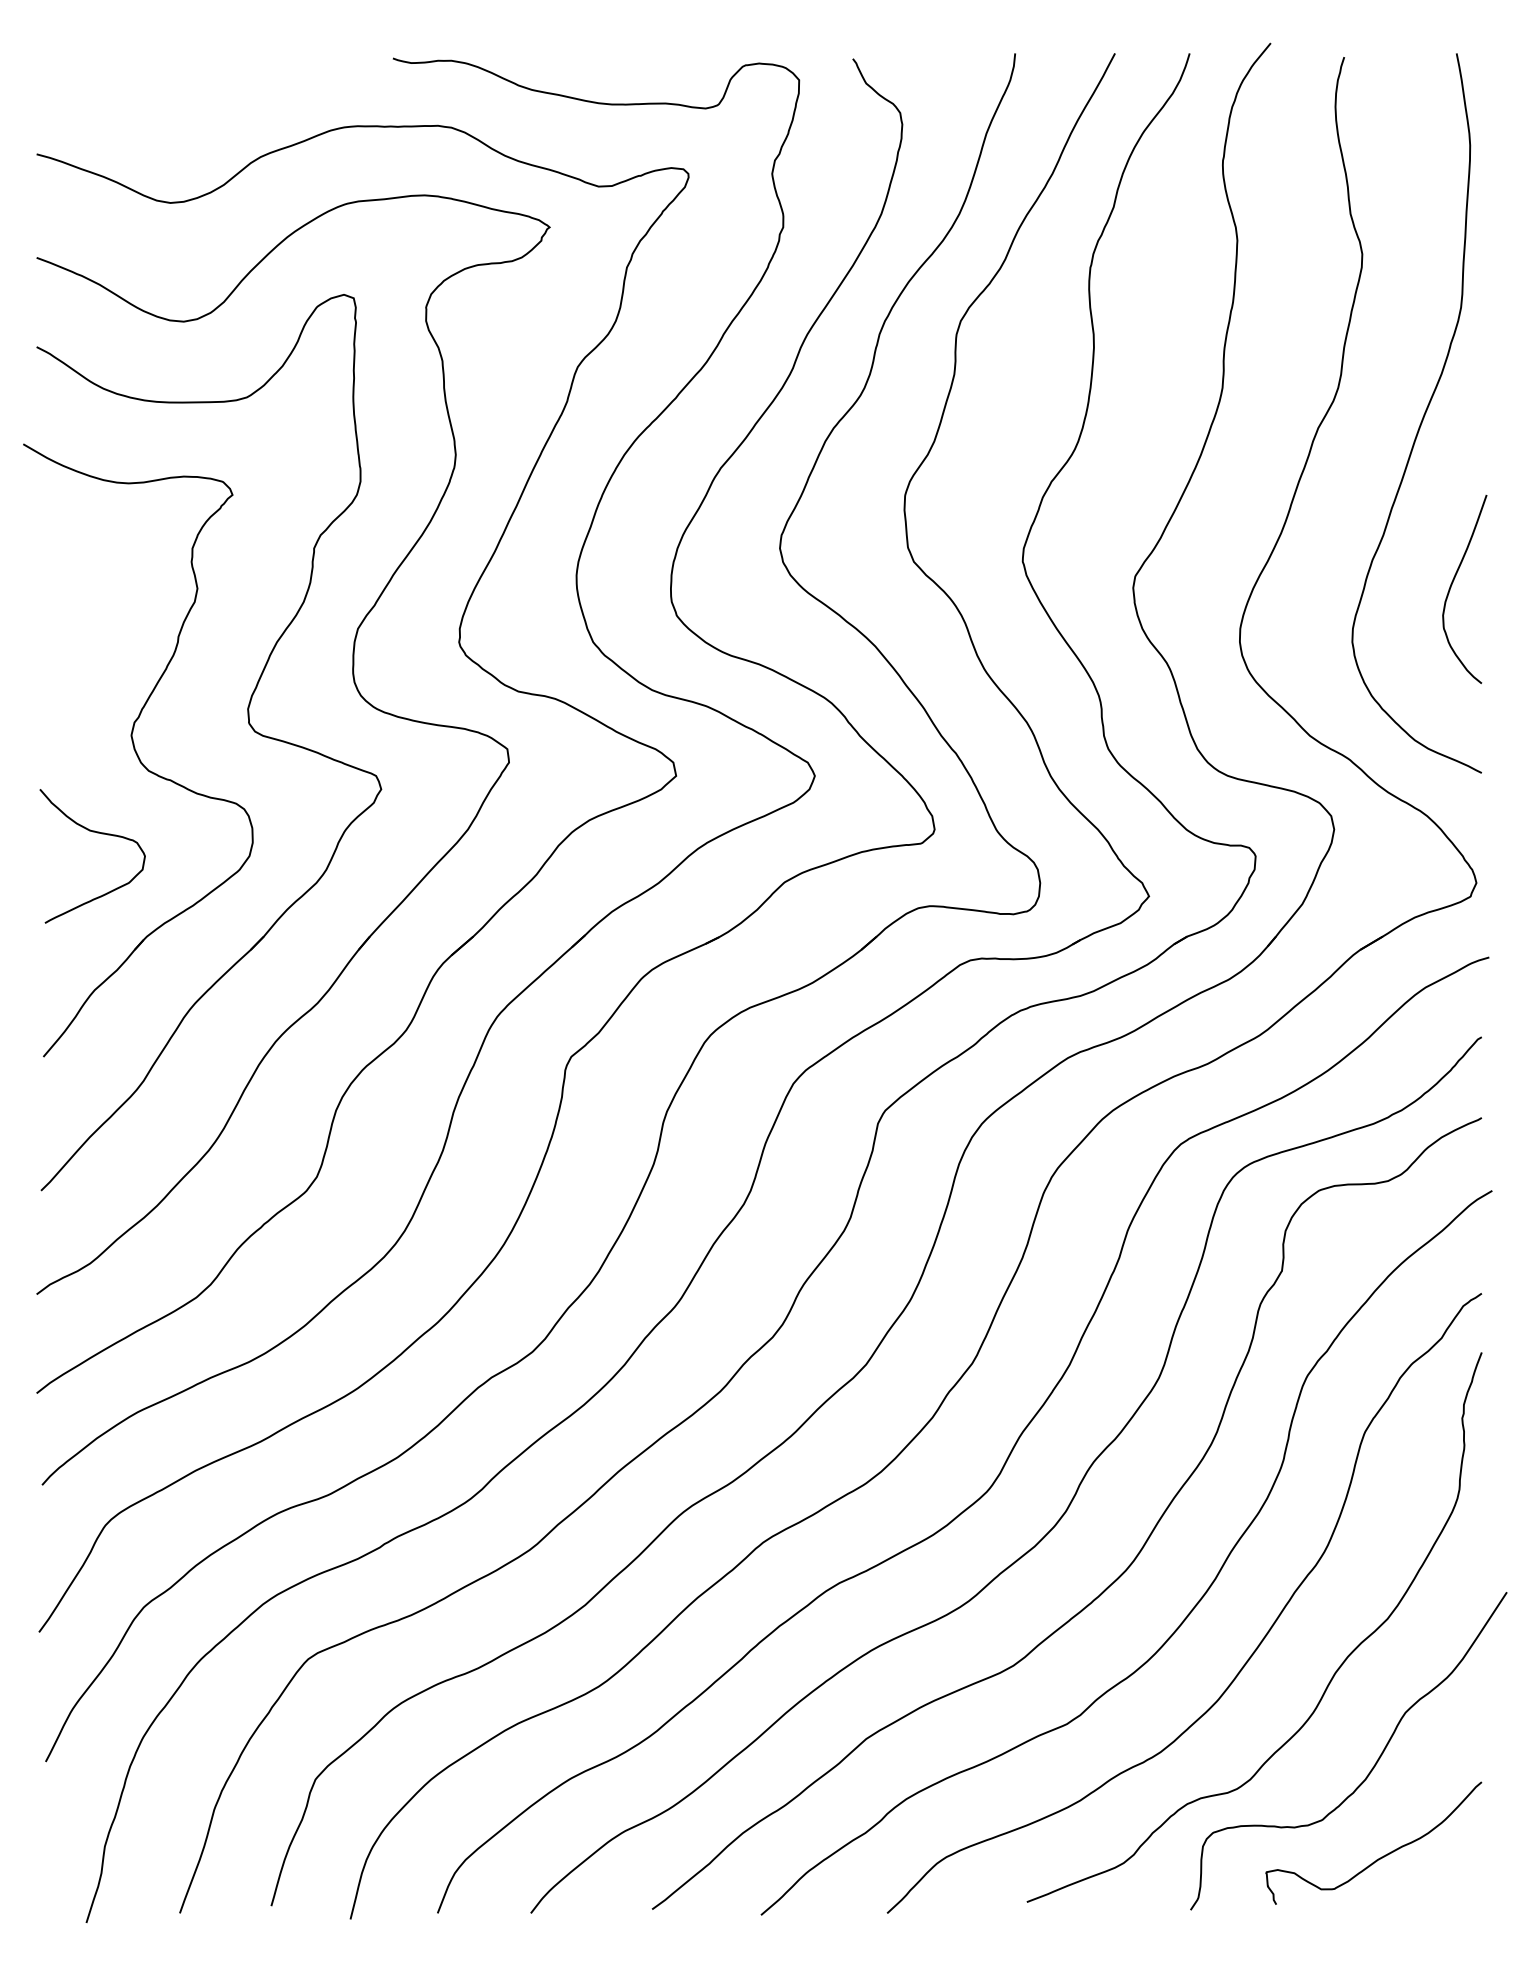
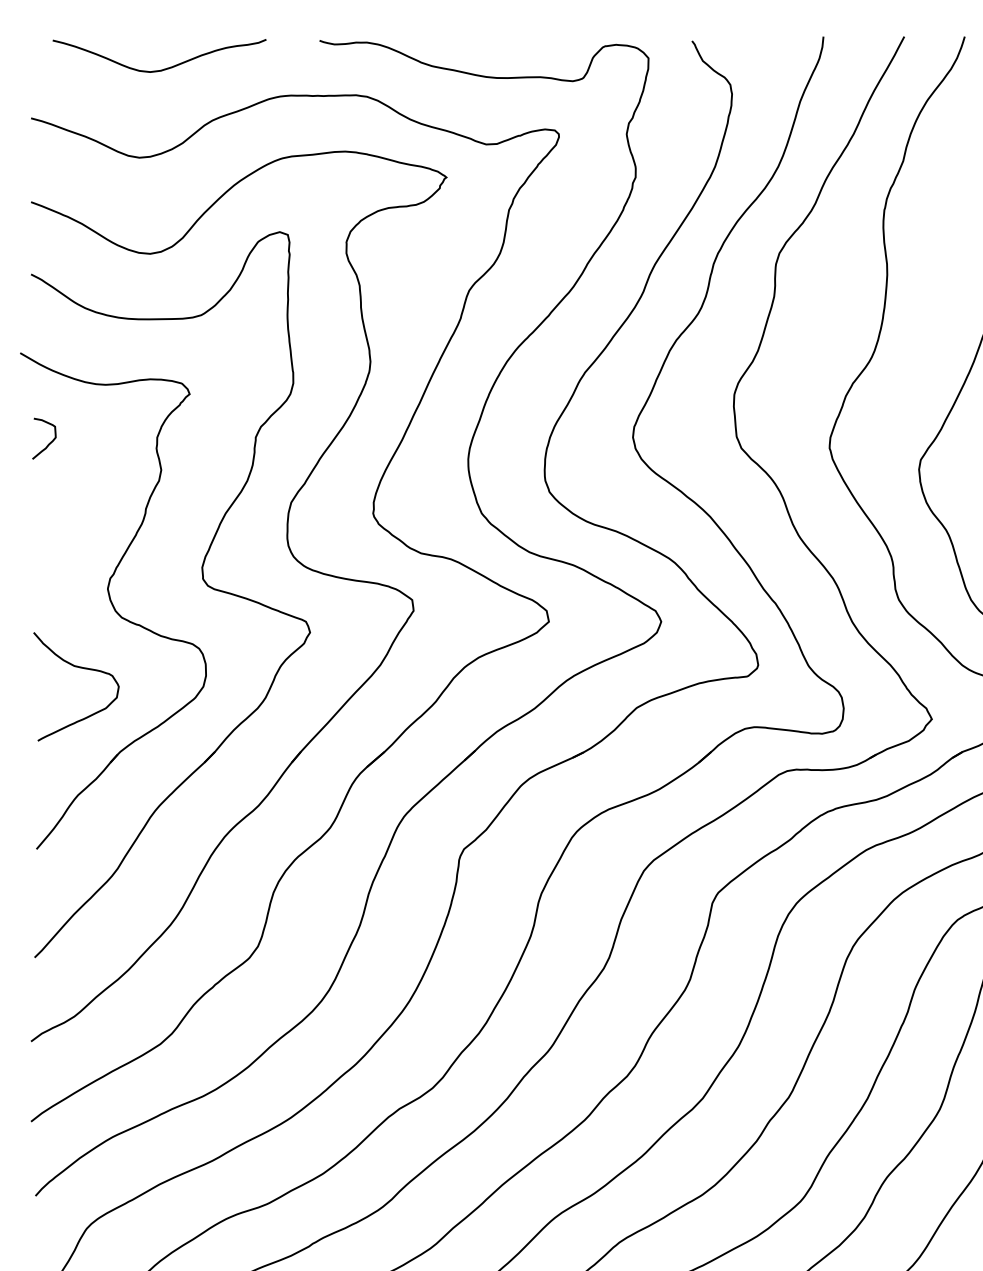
curve: (199, 93) -> (162, 69), added
curve: (59, 555) -> (49, 443), added

